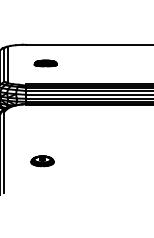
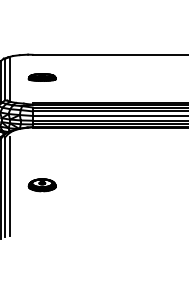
part: (45, 63) -> (41, 77), moved
line: (7, 151) -> (9, 185), added
part: (41, 161) -> (41, 185), moved

